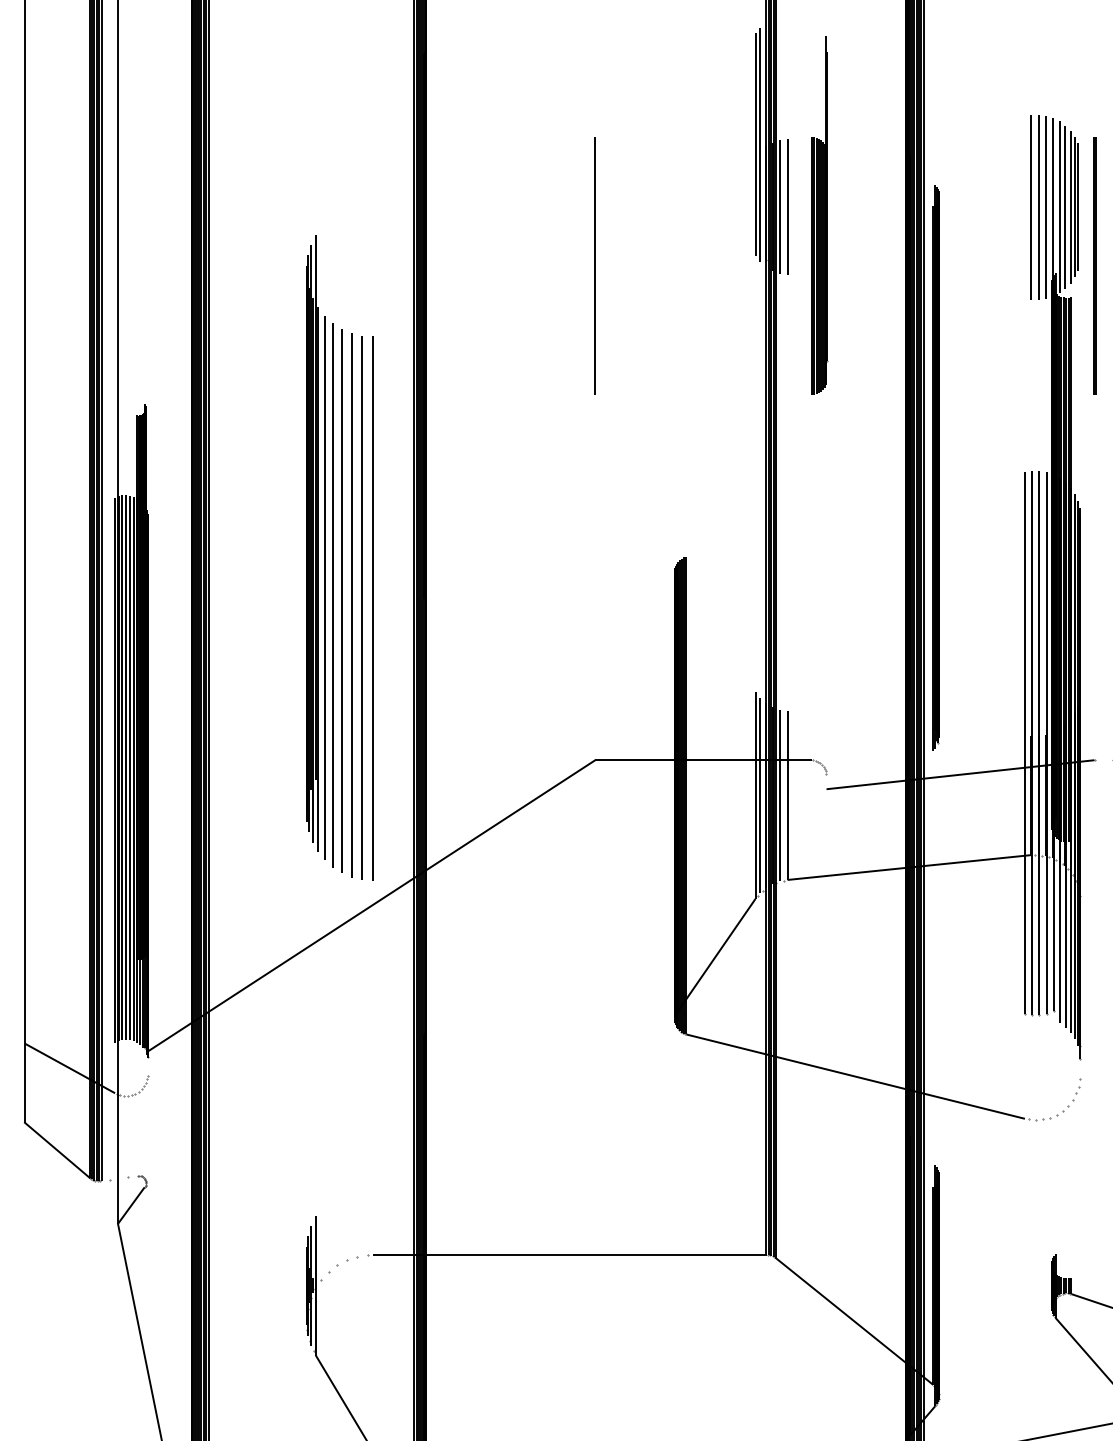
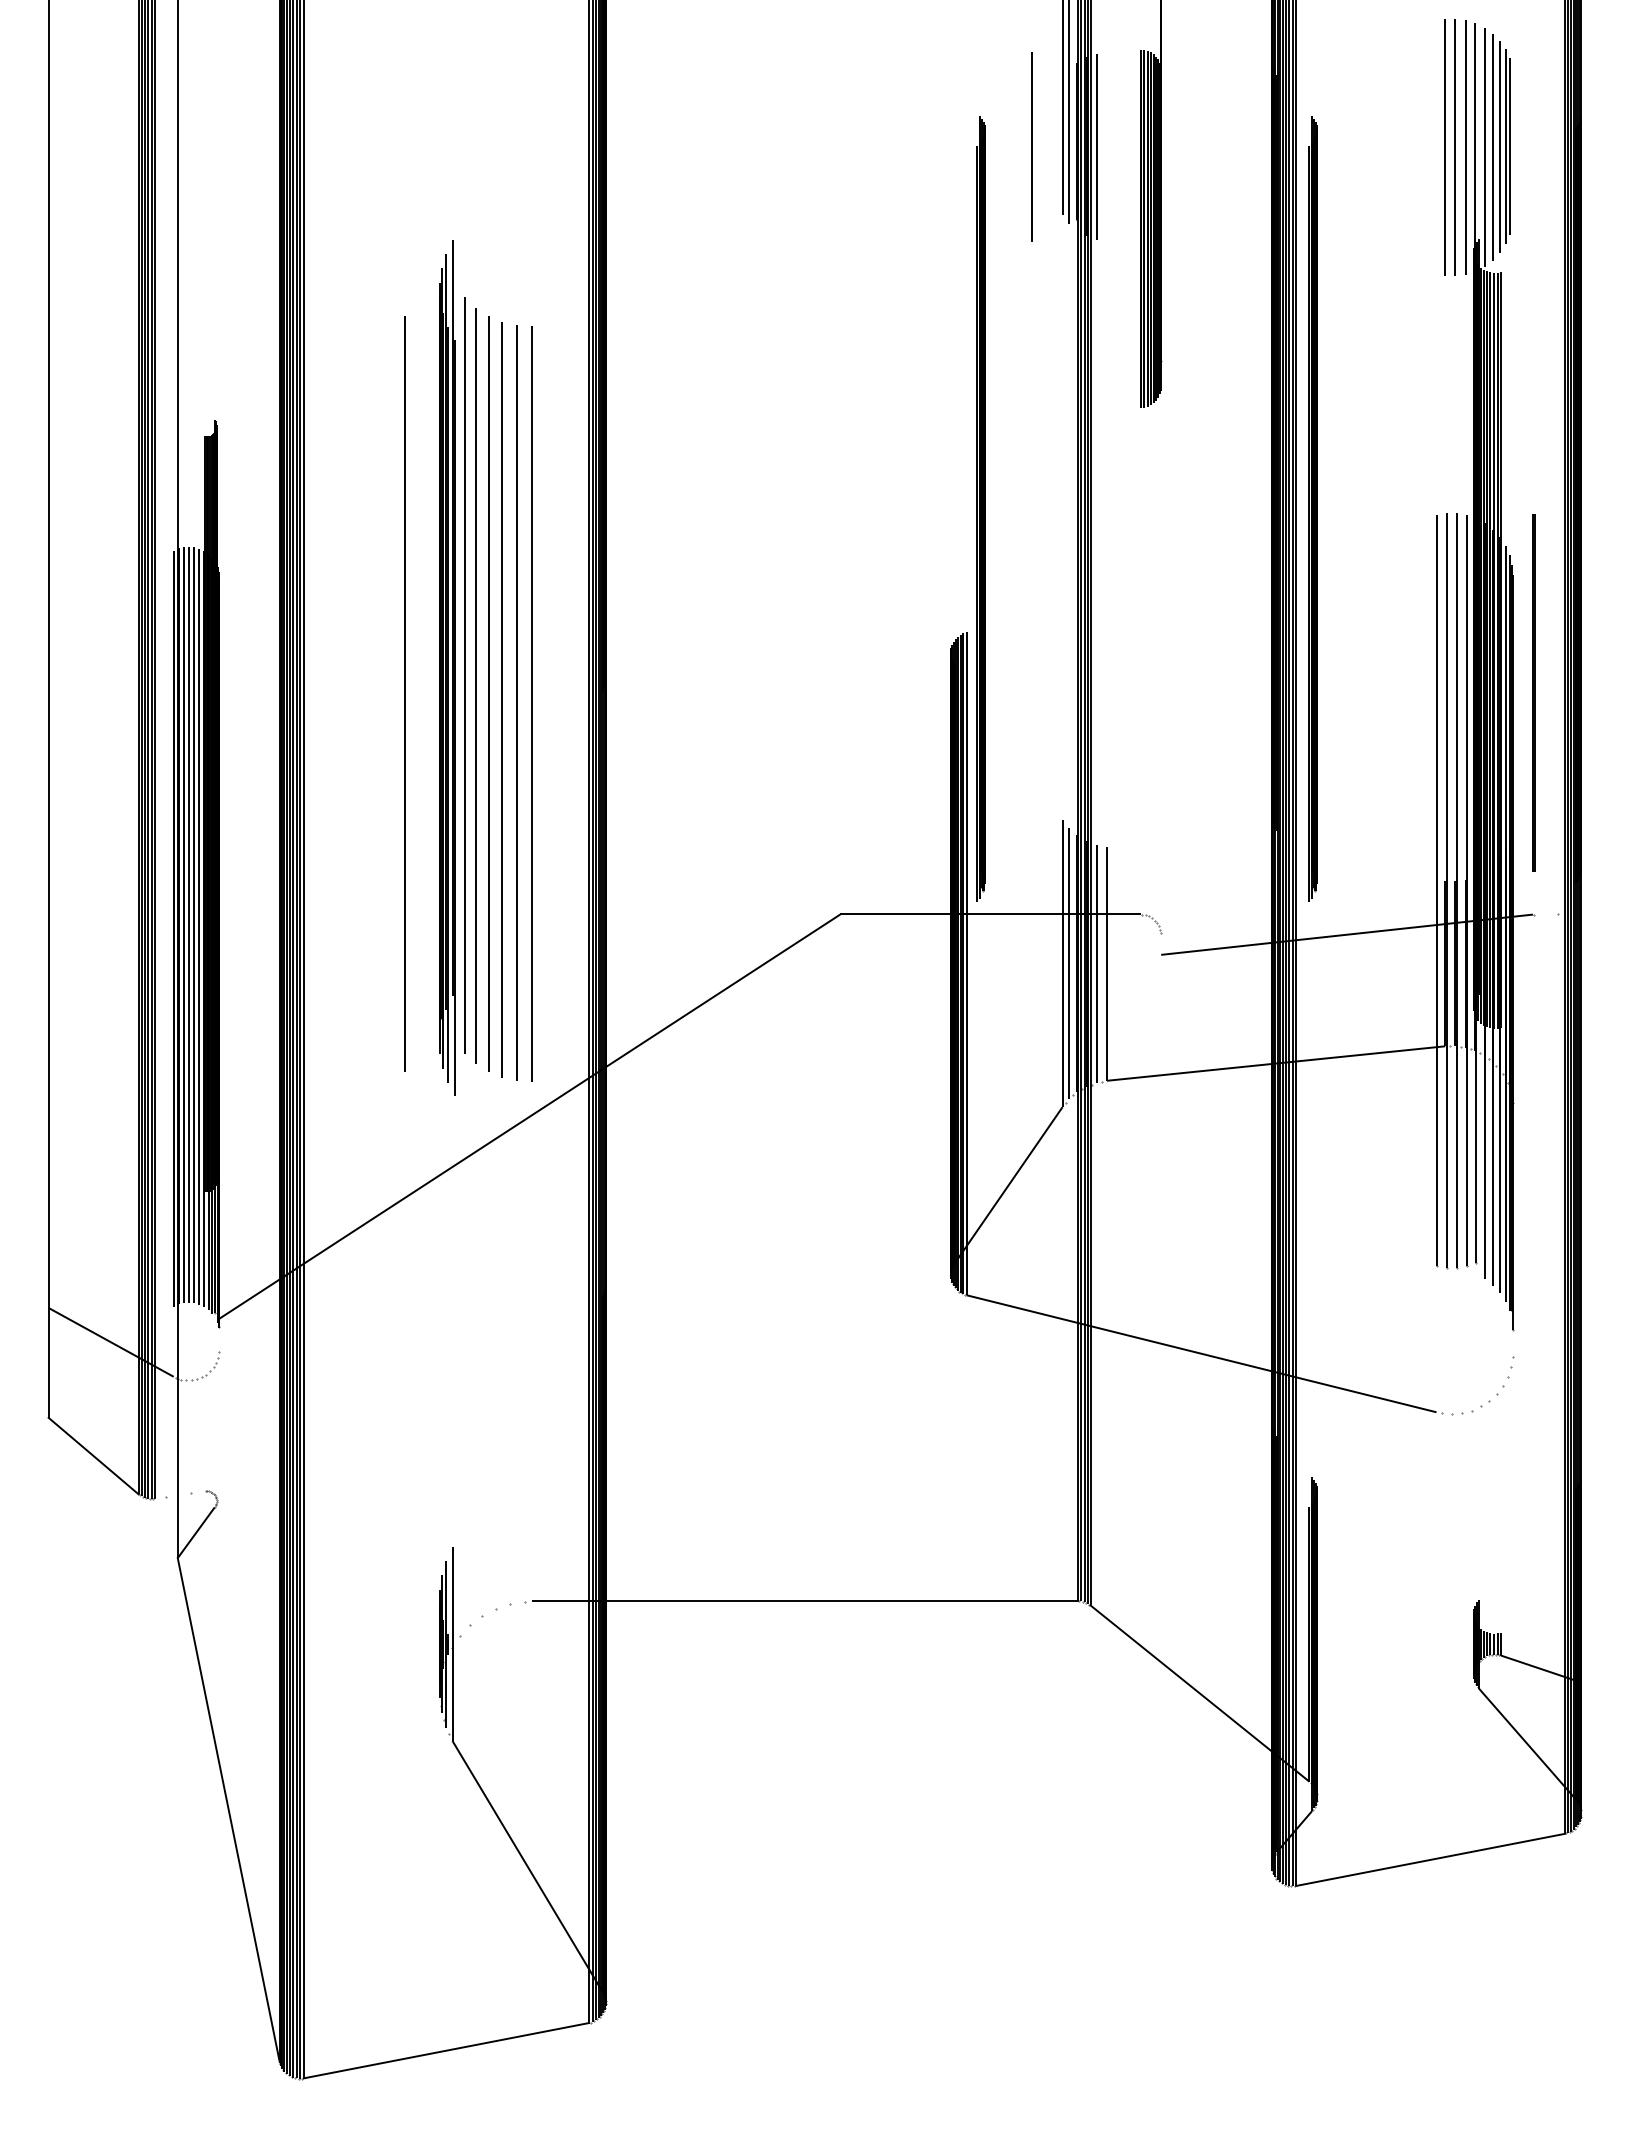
line: (787, 206) -> (1031, 146), moved
line: (594, 265) -> (839, 228), removed
line: (1094, 265) -> (1533, 692), moved
part: (696, 467) -> (980, 508), added
part: (312, 543) -> (447, 667), moved
line: (281, 600) -> (404, 693), added

